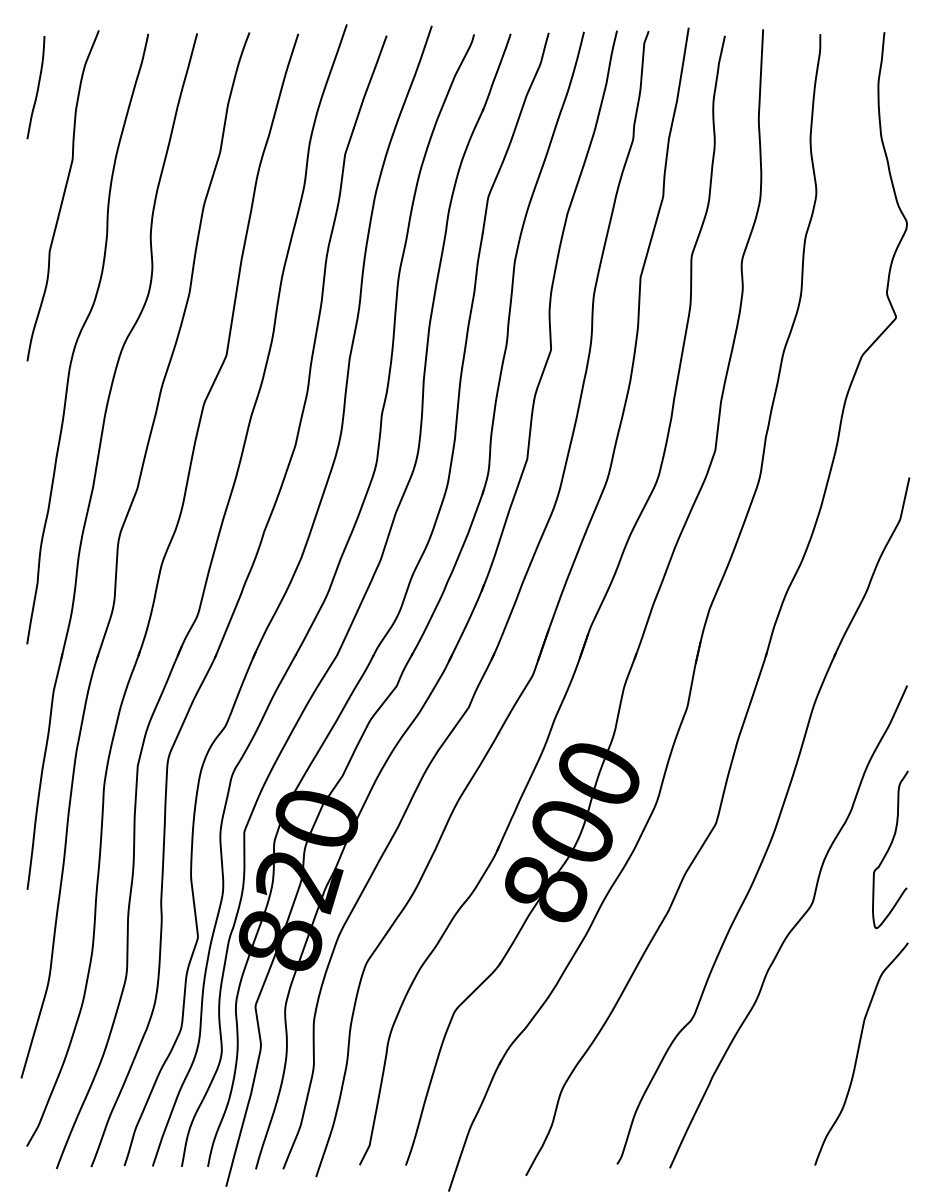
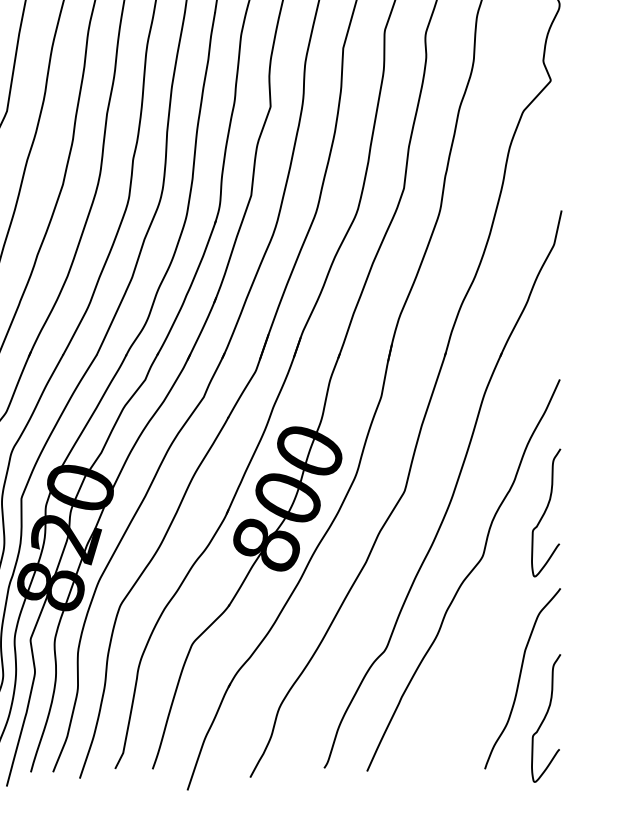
curve: (889, 1102) -> (545, 718), added

